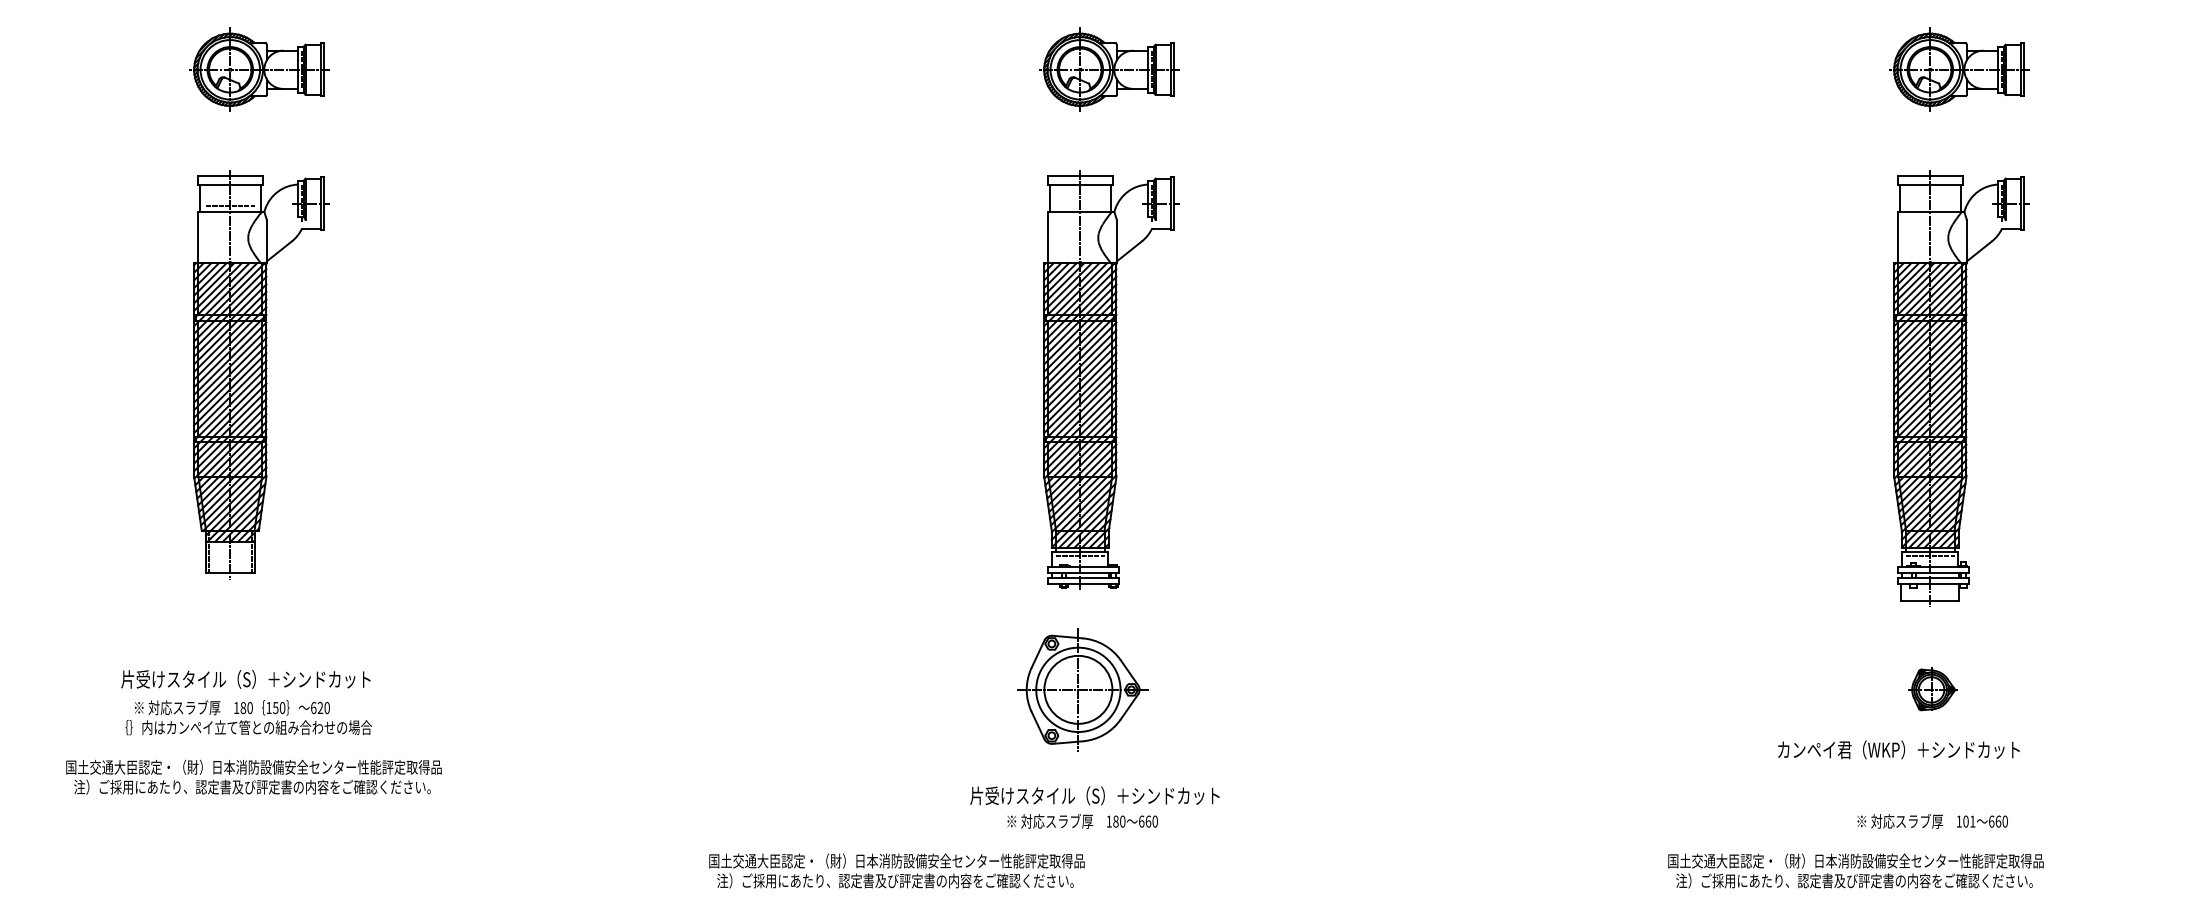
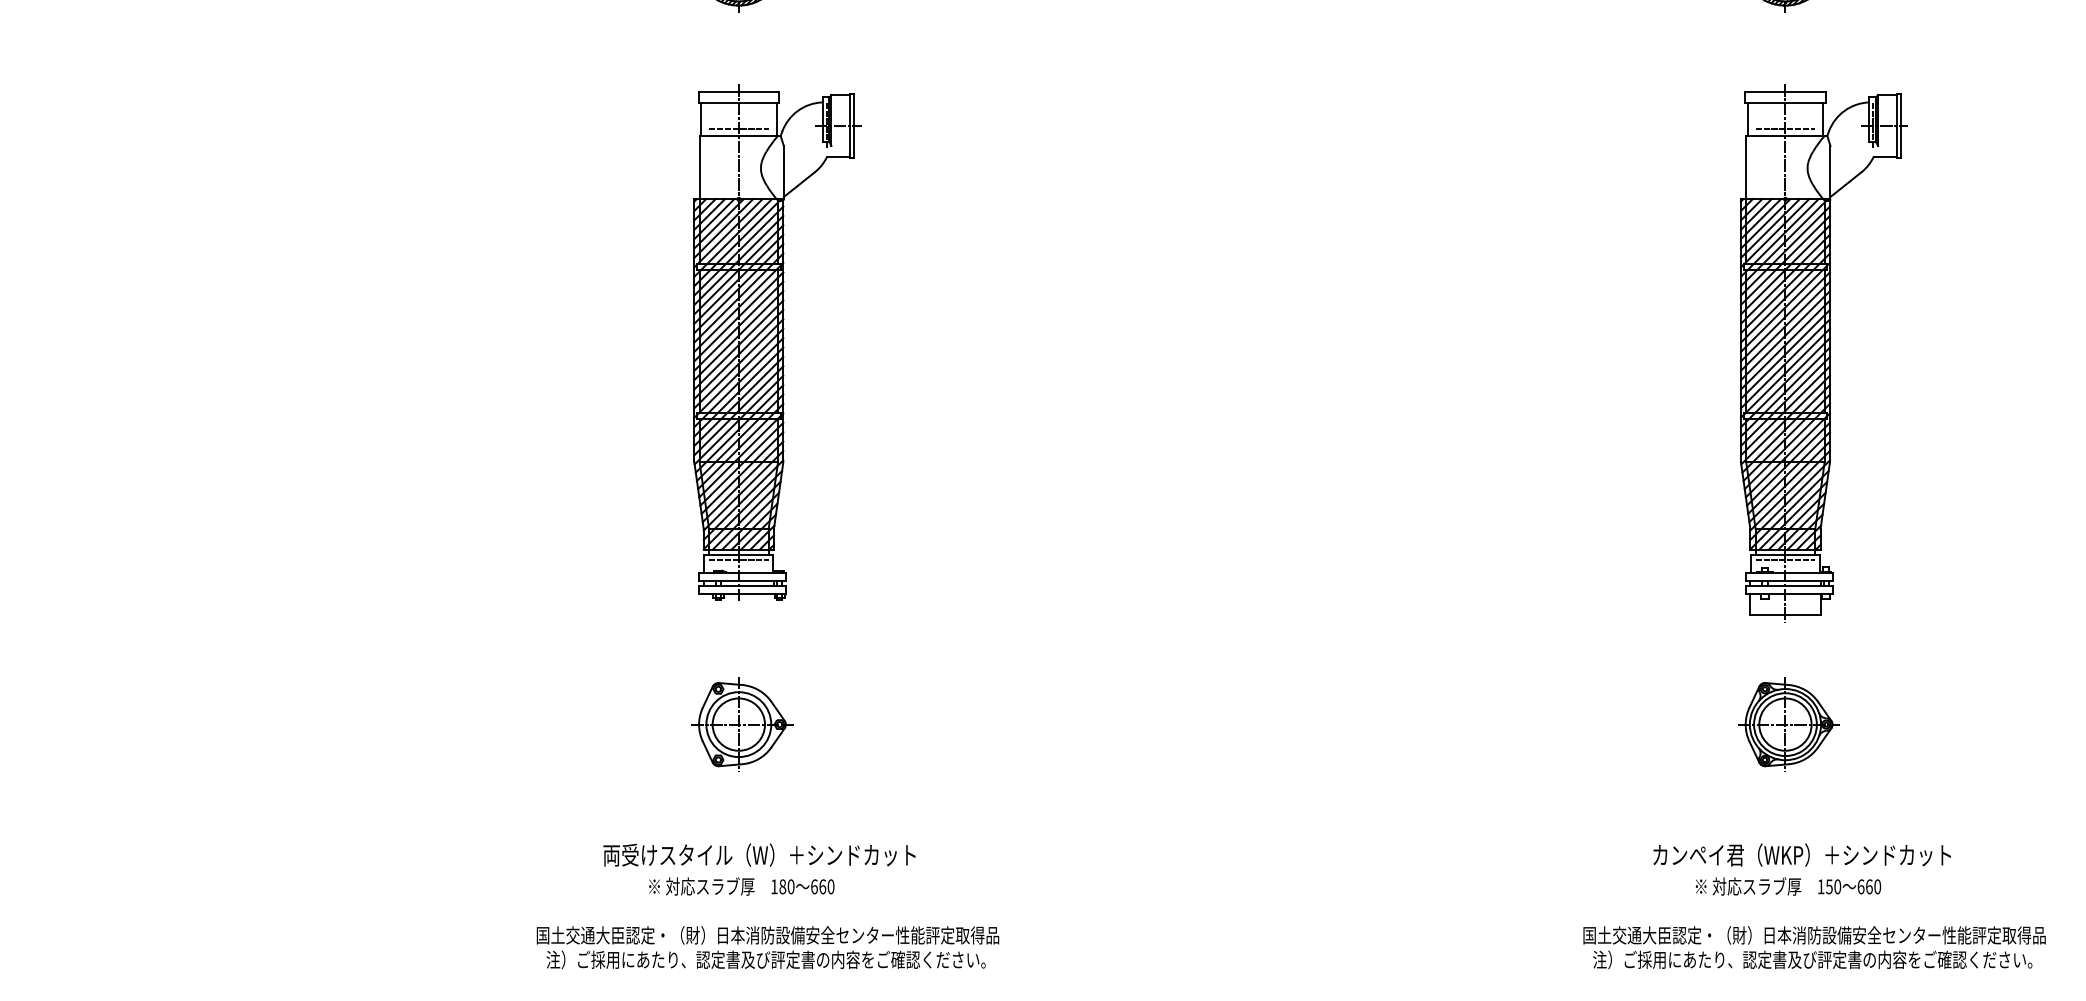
line: (1080, 205) -> (739, 128), added
line: (1930, 205) -> (1785, 128), added
part: (1083, 689) -> (742, 724), size x0.62
part: (1933, 689) -> (1789, 724), size x1.67
text: (1898, 749) -> (1801, 854), moved
text: (1096, 795) -> (758, 854), 片受けスタイル（S）＋シンドカット -> 両受けスタイル（W）＋シンドカット
text: (1969, 821) -> (1833, 886), 101 -> 150
text: (896, 870) -> (767, 946), moved
text: (1855, 870) -> (1814, 946), moved

